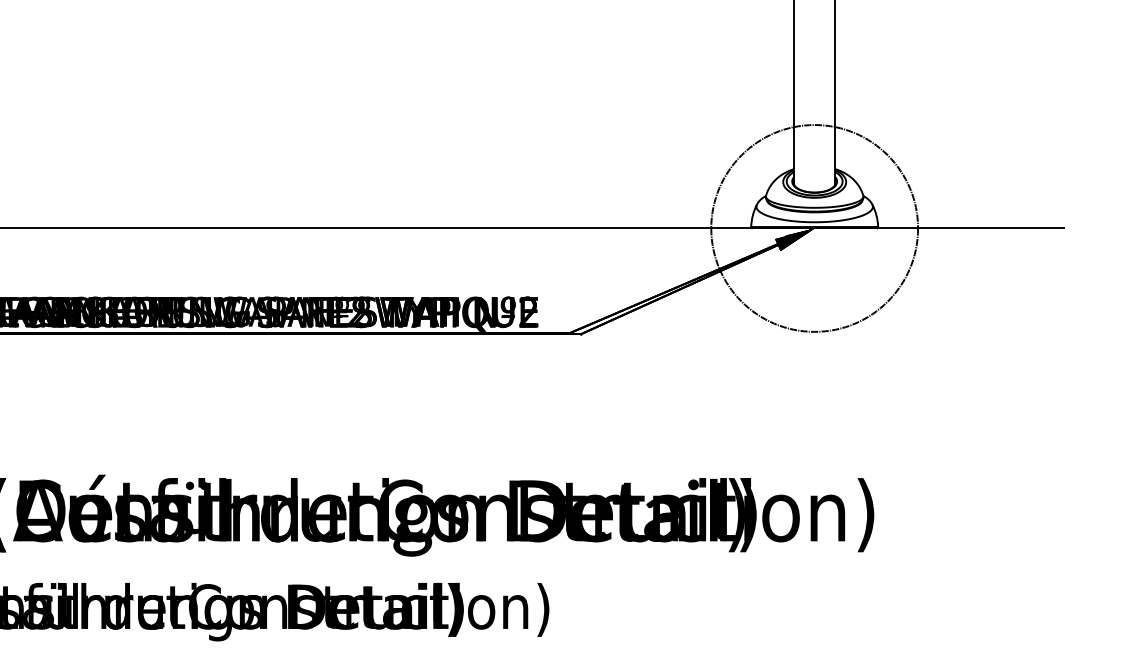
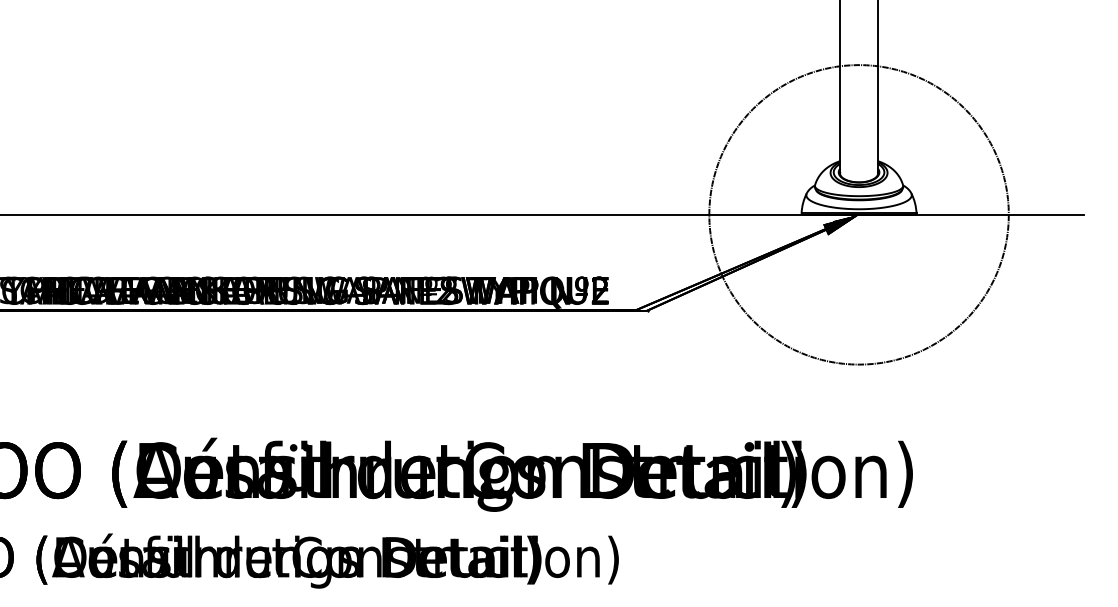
circle: (814, 228) -> (858, 214), size x1.6

